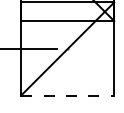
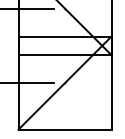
line: (68, 95) -> (65, 129), dashed -> solid

